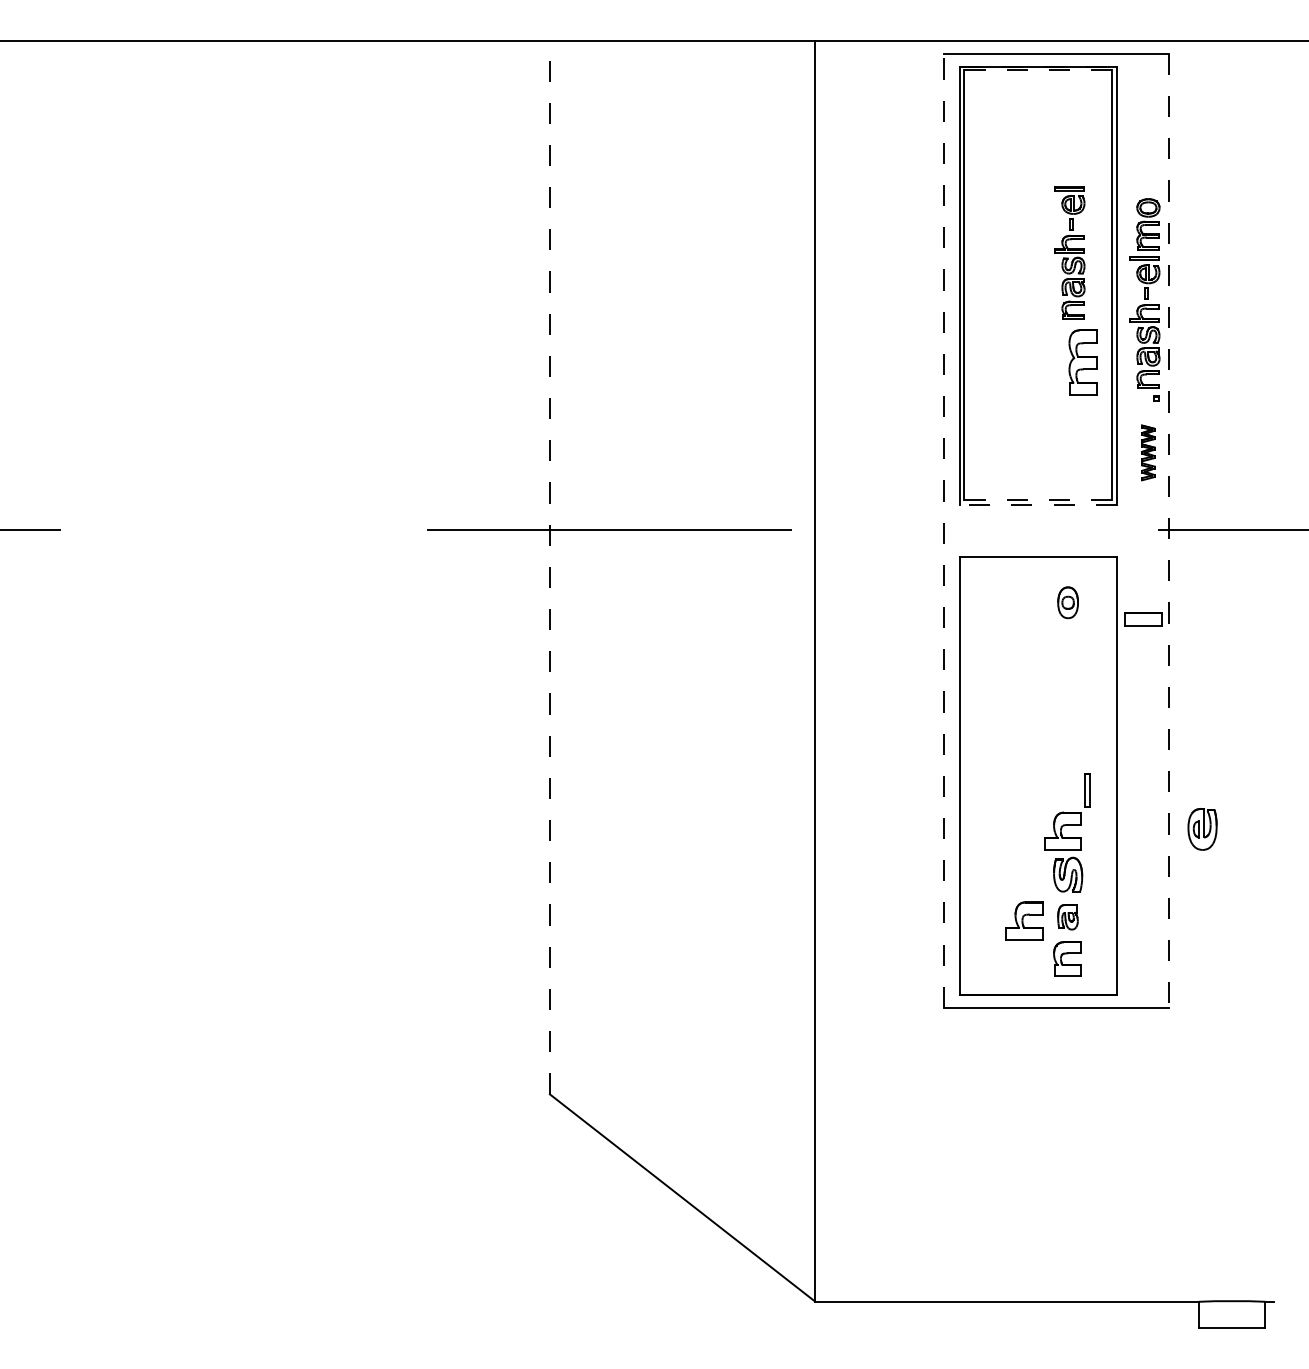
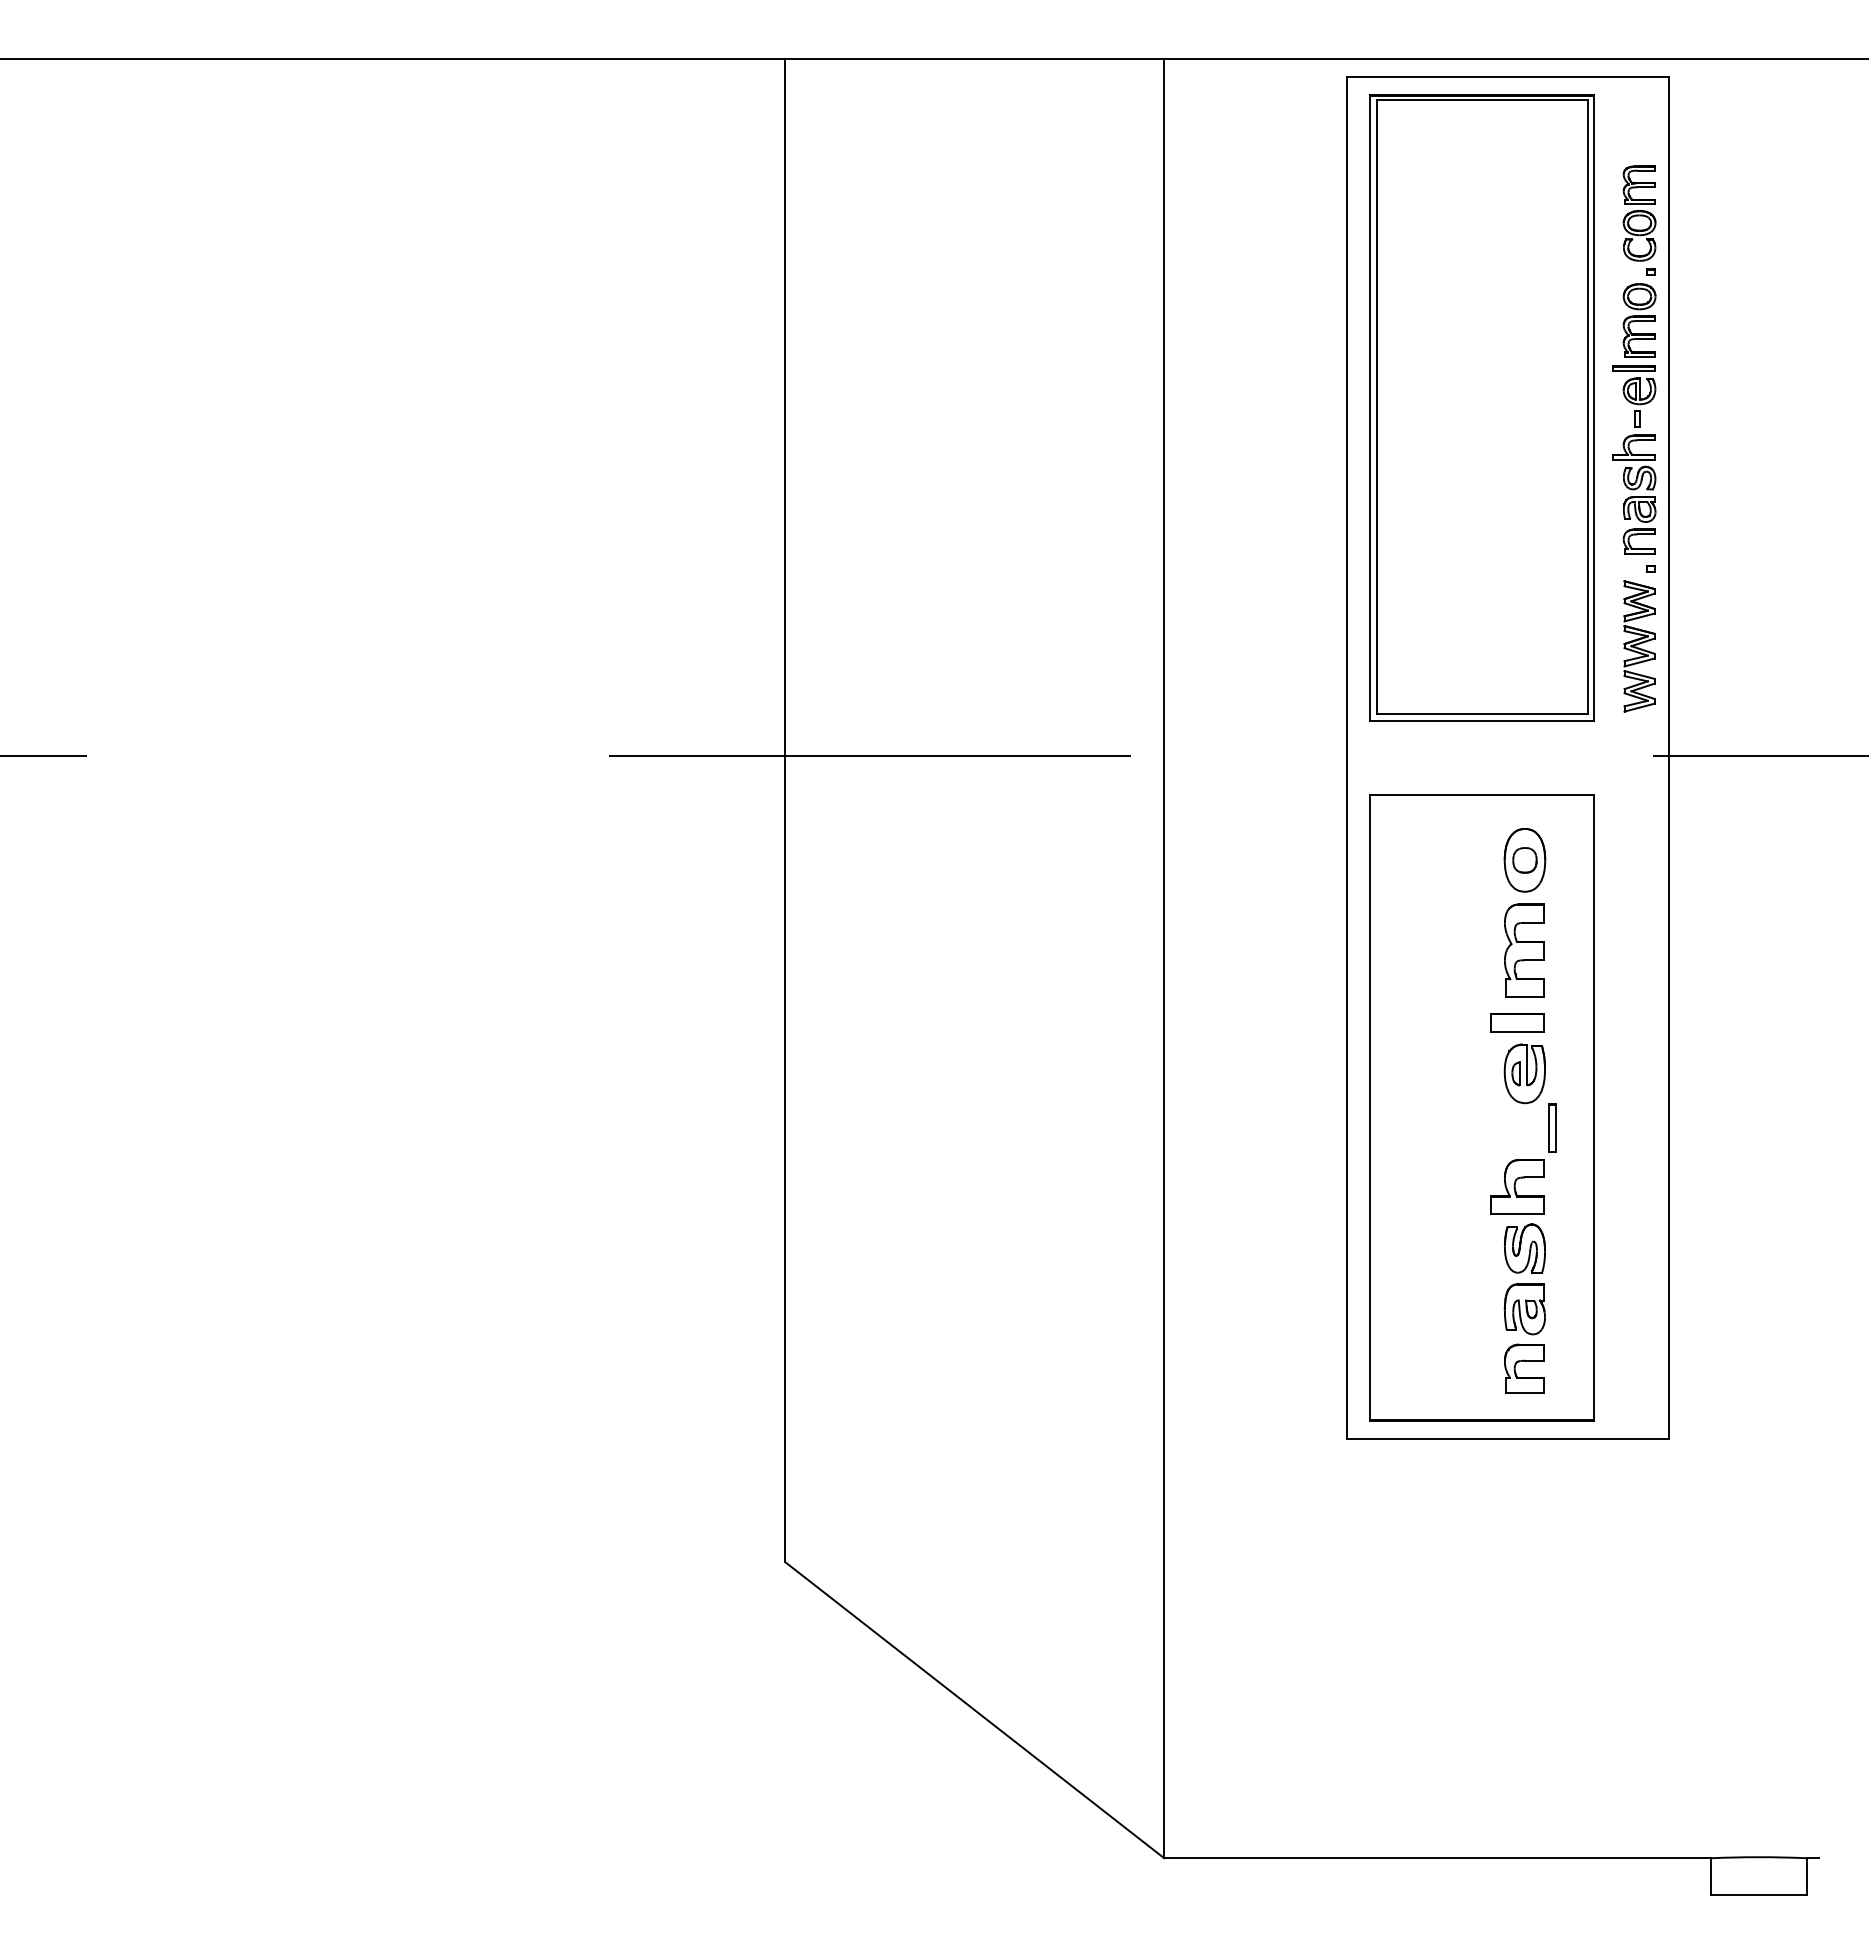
line: (1038, 66) -> (1482, 94), dashed -> solid
line: (1037, 70) -> (1481, 100), dashed -> solid
part: (1148, 154) -> (1639, 220), added
part: (1069, 252) -> (1527, 360), removed
part: (1083, 362) -> (1524, 950), moved
part: (1148, 452) -> (1639, 646), size x1.67
line: (1038, 499) -> (1482, 713), dashed -> solid
line: (1037, 504) -> (1481, 720), dashed -> solid
line: (943, 530) -> (1347, 757), dashed -> solid
line: (1168, 530) -> (1668, 757), dashed -> solid
line: (550, 567) -> (785, 810), dashed -> solid
part: (1067, 602) -> (1524, 860), size x1.43
part: (1143, 619) -> (1517, 1022), moved
part: (1202, 829) -> (1524, 1073), moved
part: (1067, 917) -> (1524, 1309), size x1.43
part: (1024, 920) -> (1462, 1314), removed

